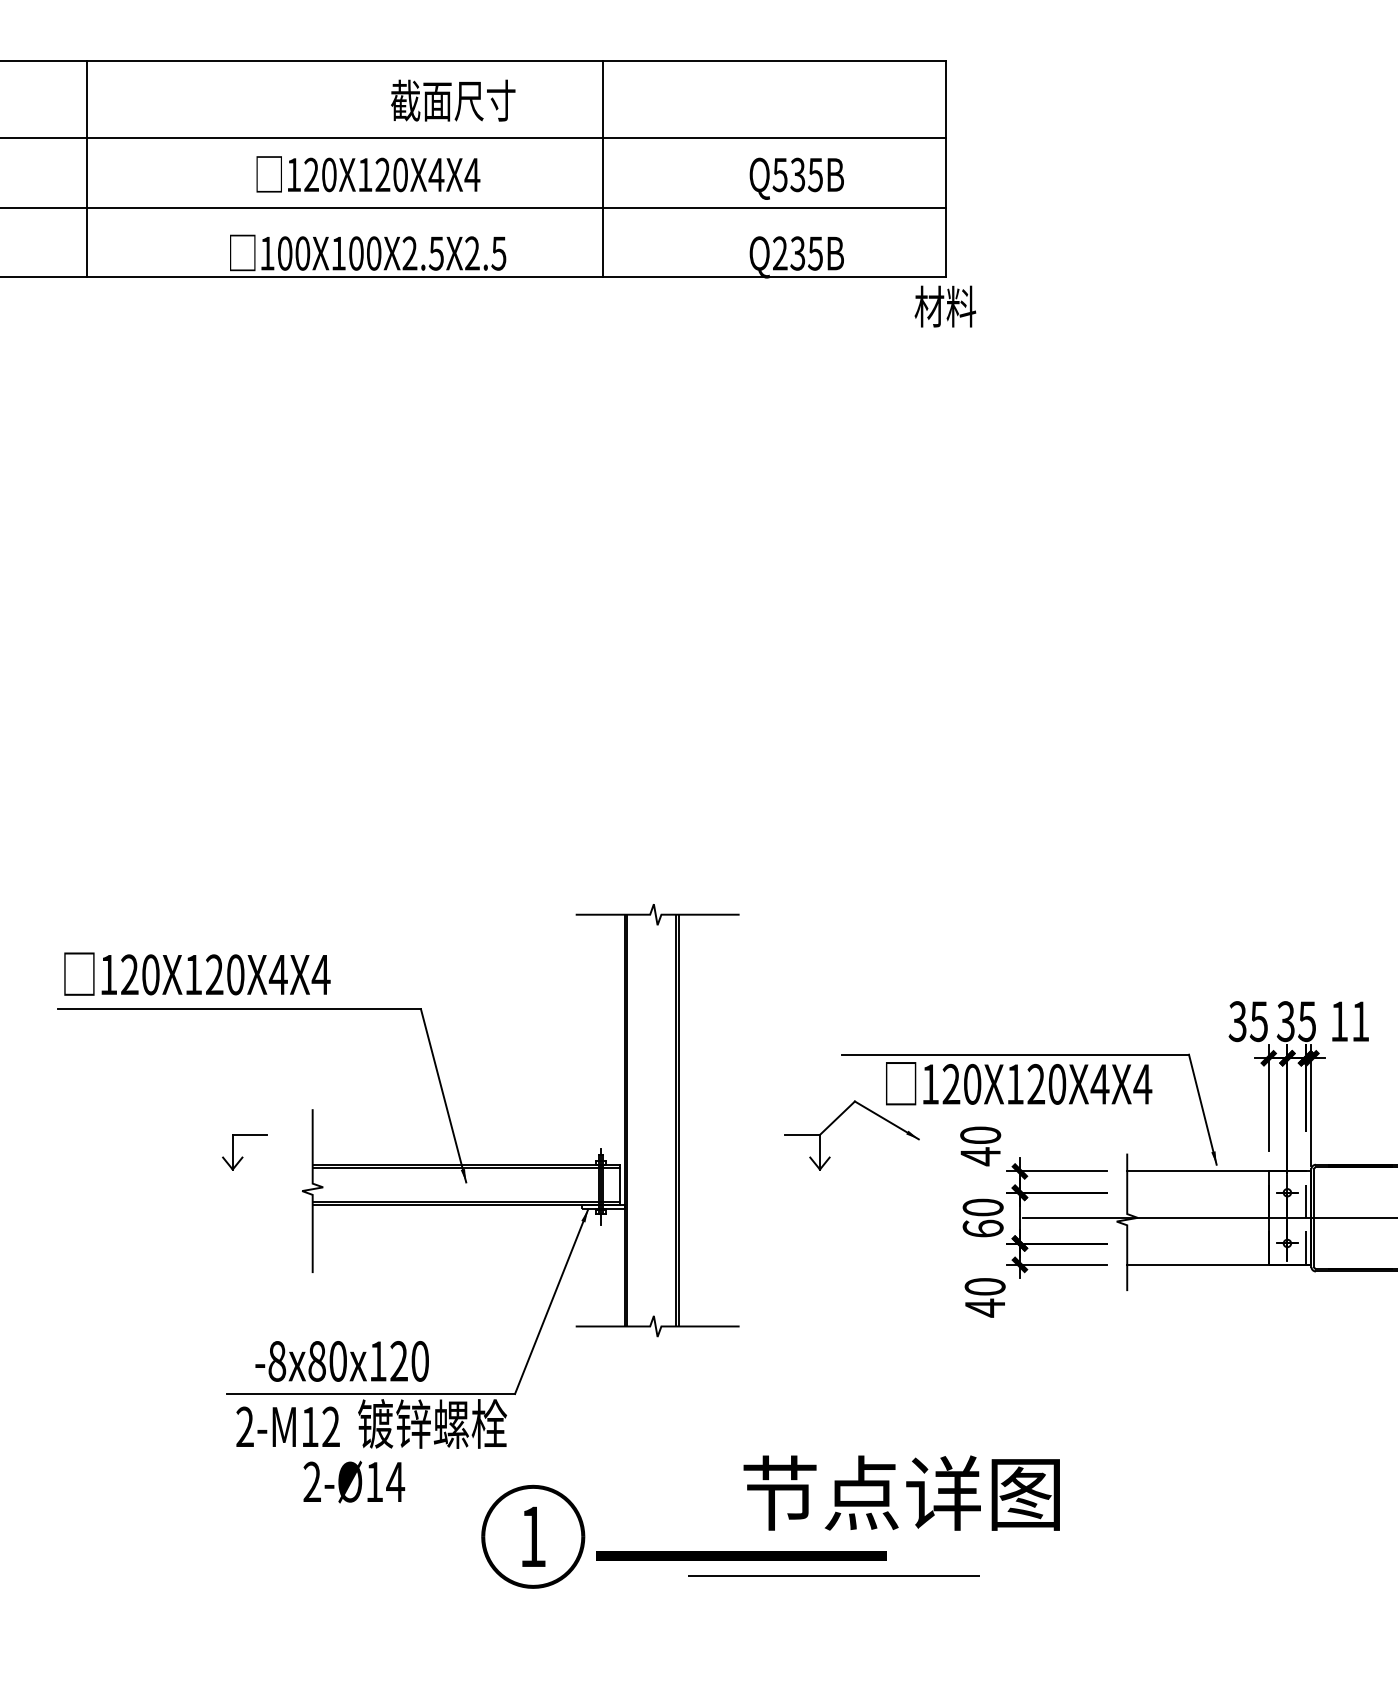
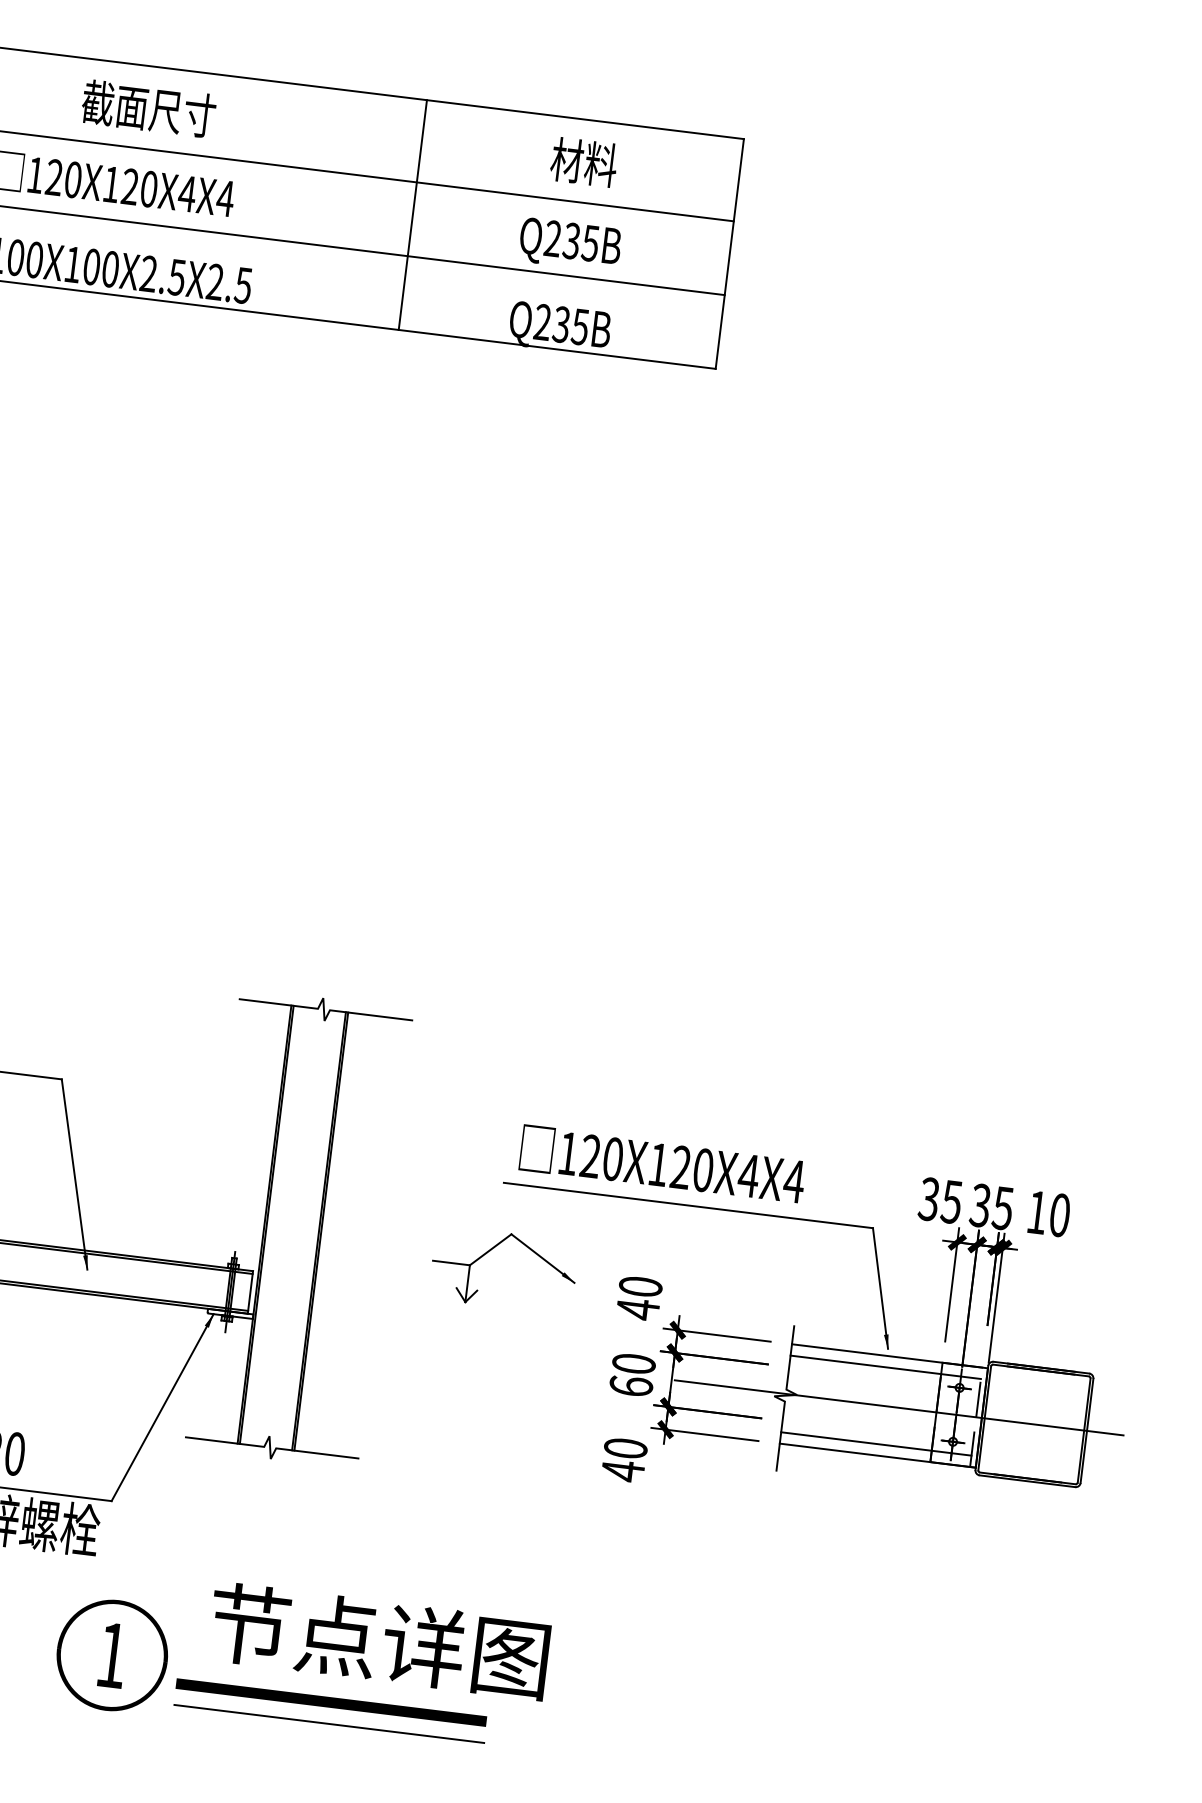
text: (453, 100) -> (149, 108), moved
line: (602, 168) -> (412, 214), moved
text: (779, 174) -> (552, 238), Q535B -> Q235B
text: (945, 306) -> (584, 162), moved
text: (1360, 1021) -> (1059, 1215), 11 -> 10
text: (1019, 1083) -> (663, 1164), moved
line: (1216, 1182) -> (885, 1367), added
line: (1216, 1254) -> (876, 1444), added
text: (901, 1492) -> (379, 1640), moved
line: (833, 1575) -> (328, 1723), moved

